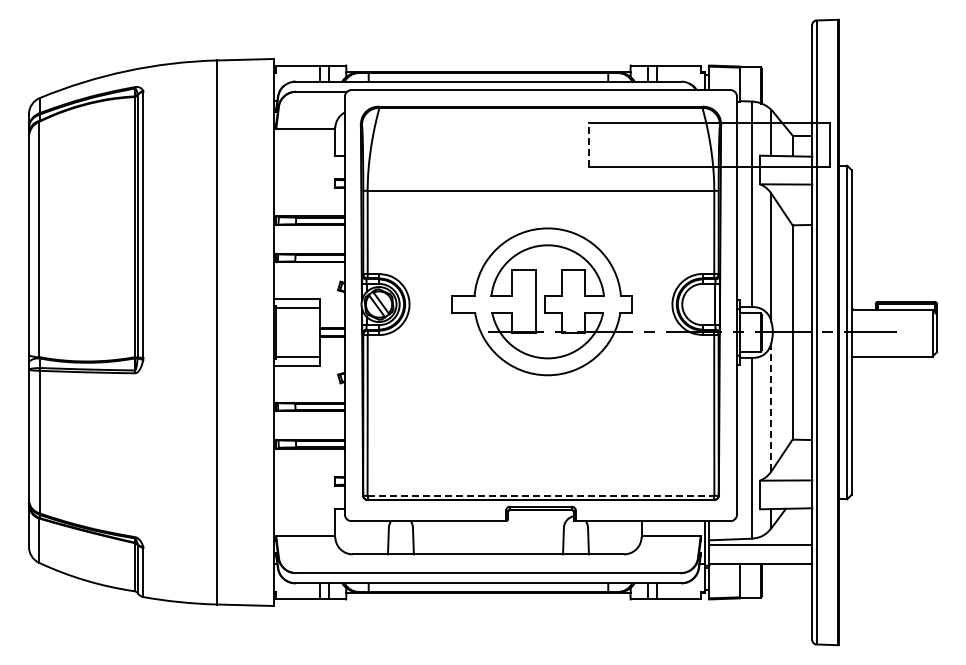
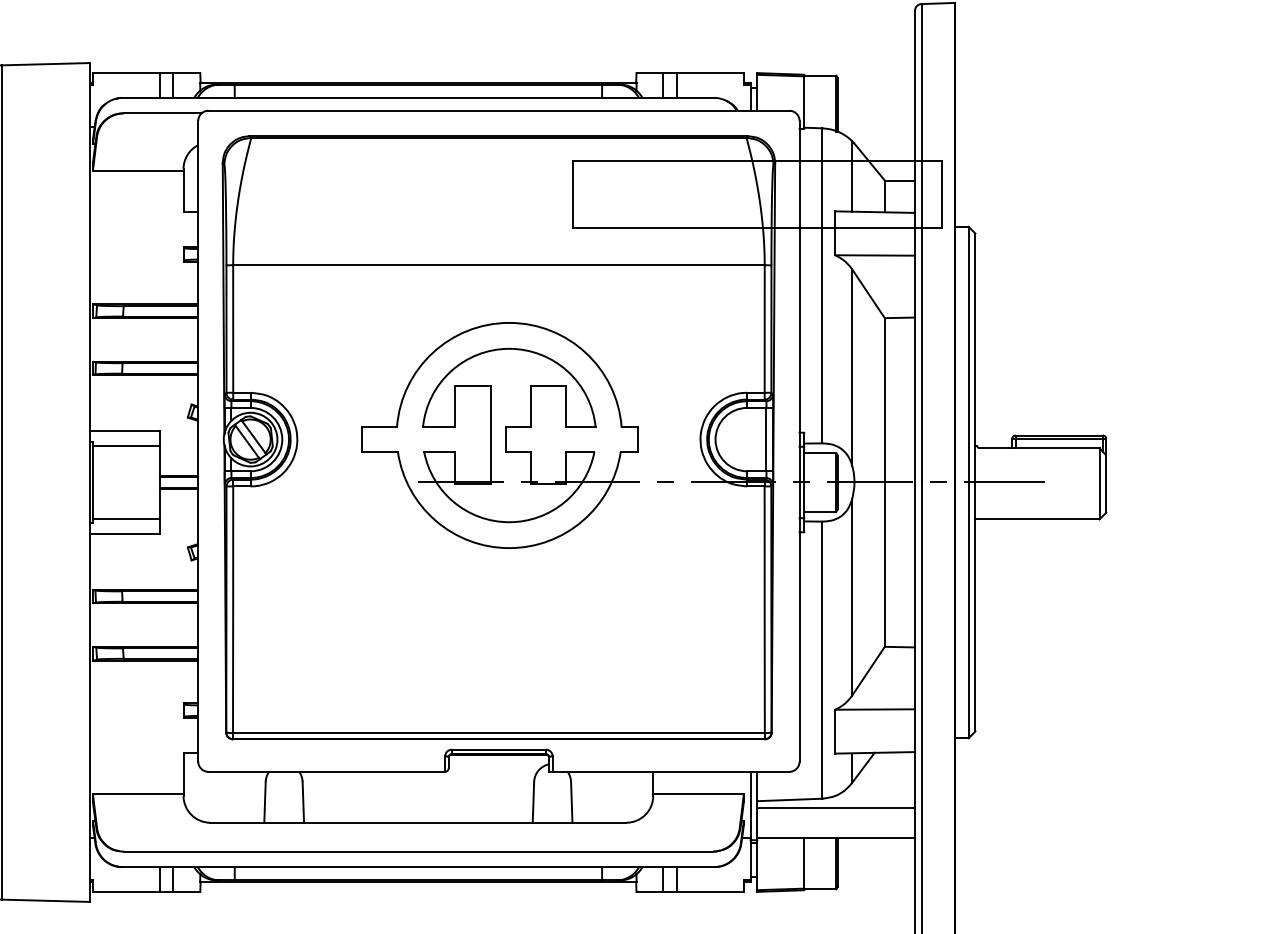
line: (589, 144) -> (573, 194), dashed -> solid
line: (771, 407) -> (852, 597), dashed -> solid
line: (541, 495) -> (499, 732), dashed -> solid

